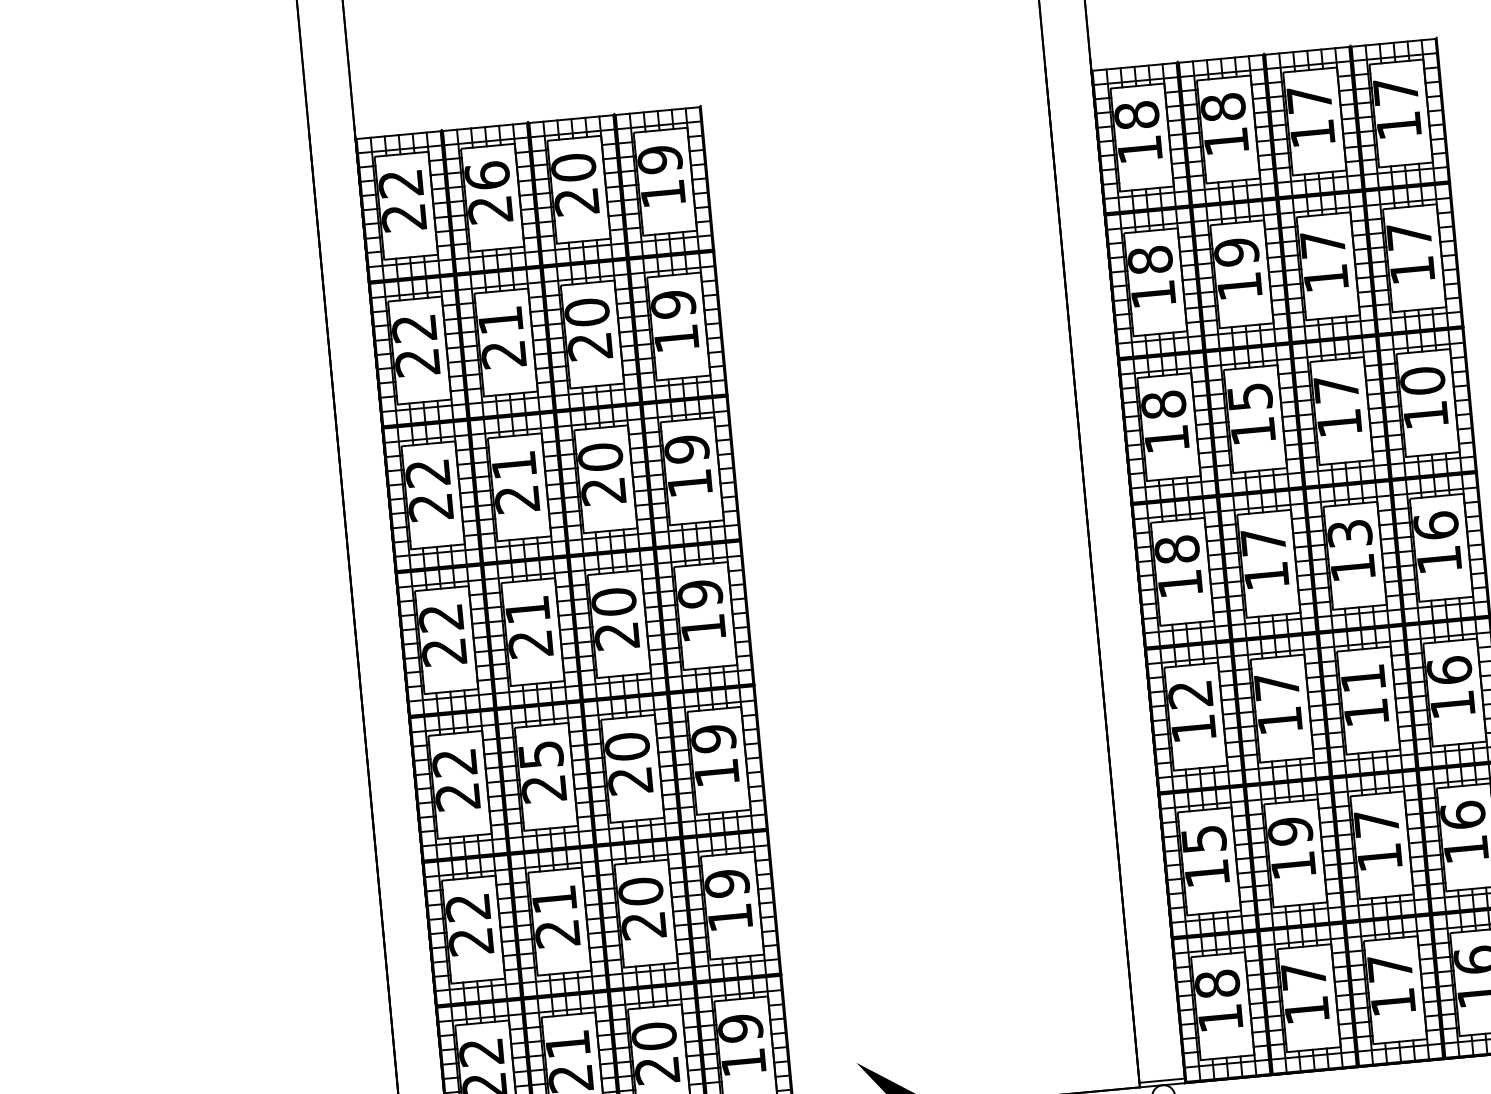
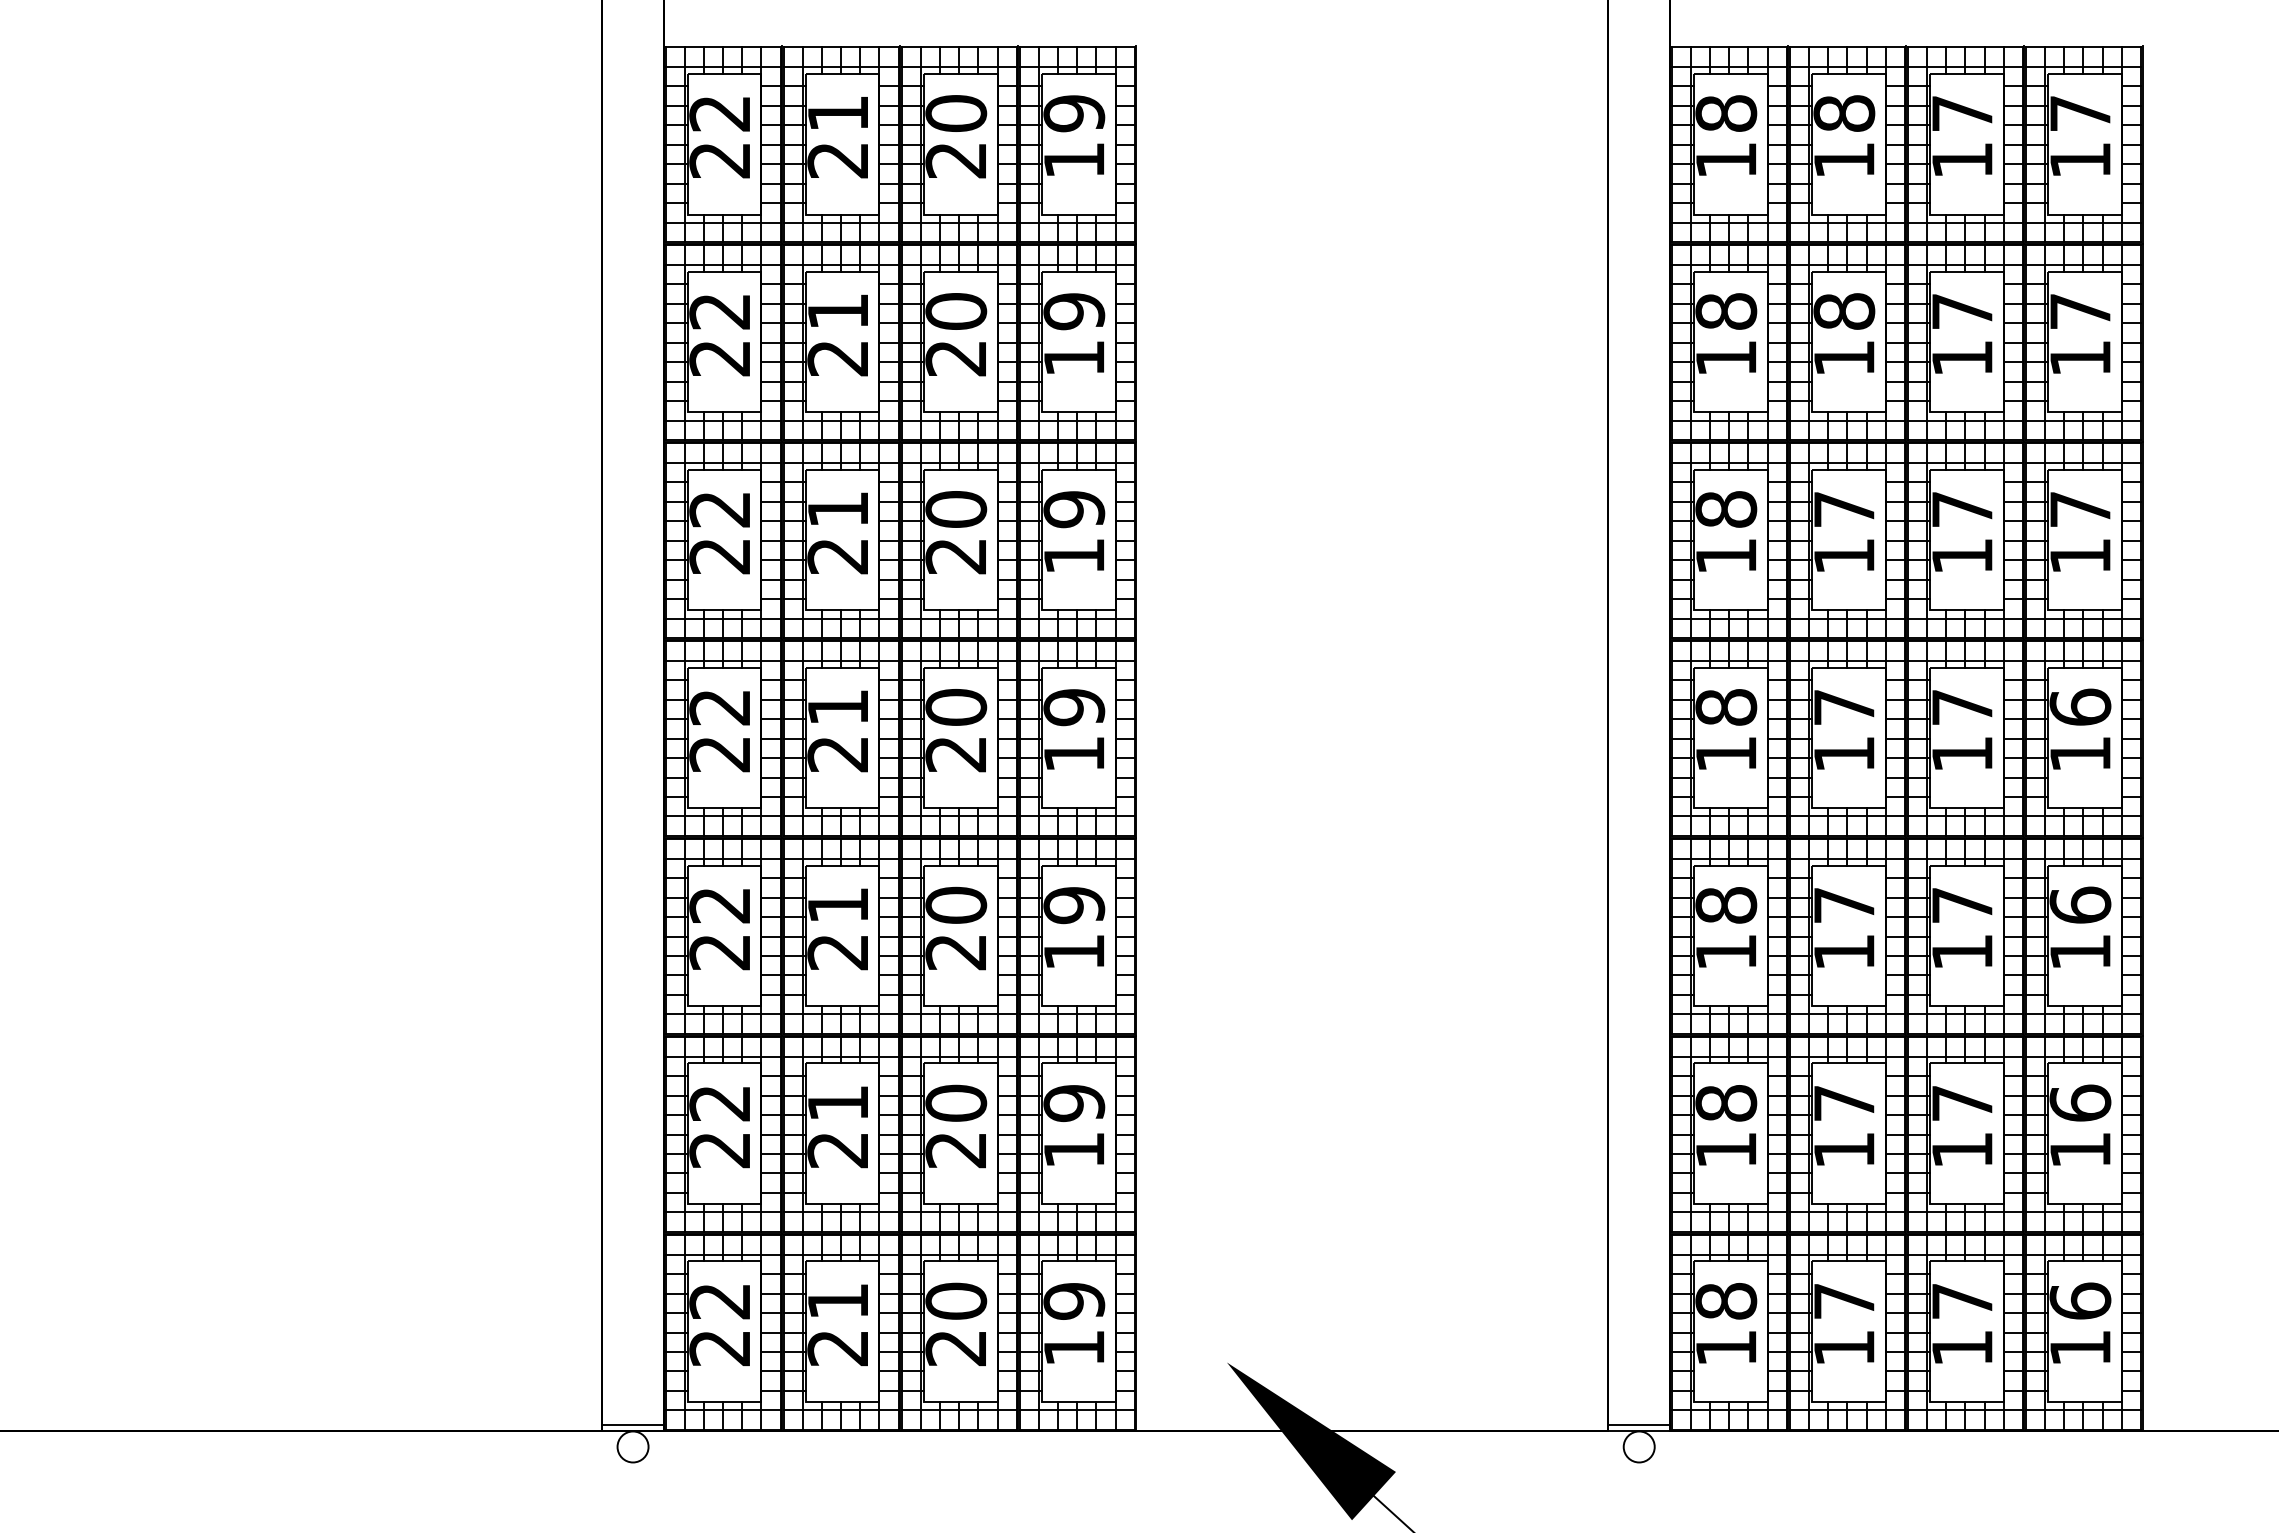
text: (487, 174) -> (838, 112), 26 -> 21
text: (1236, 252) -> (1844, 311), 19 -> 18
text: (1422, 381) -> (2080, 509), 10 -> 17
text: (1250, 397) -> (1844, 509), 15 -> 17
text: (1349, 533) -> (1962, 707), 13 -> 17
text: (1363, 678) -> (1962, 905), 11 -> 17
text: (1190, 694) -> (1726, 905), 12 -> 18
text: (541, 754) -> (838, 905), 25 -> 21
text: (1290, 831) -> (1844, 1103), 19 -> 17
text: (1204, 839) -> (1726, 1103), 15 -> 18

